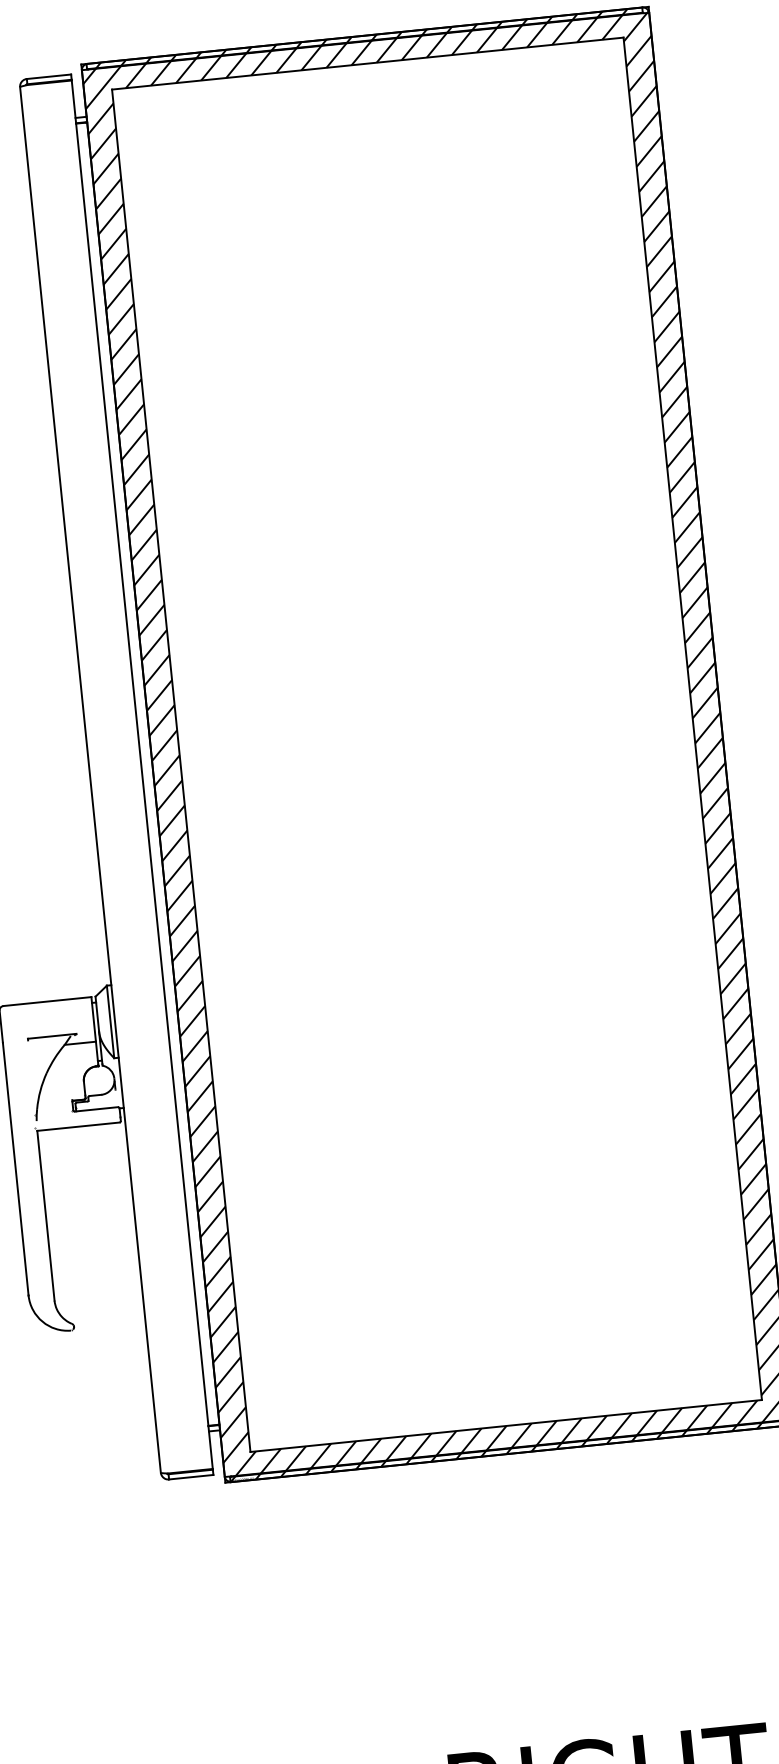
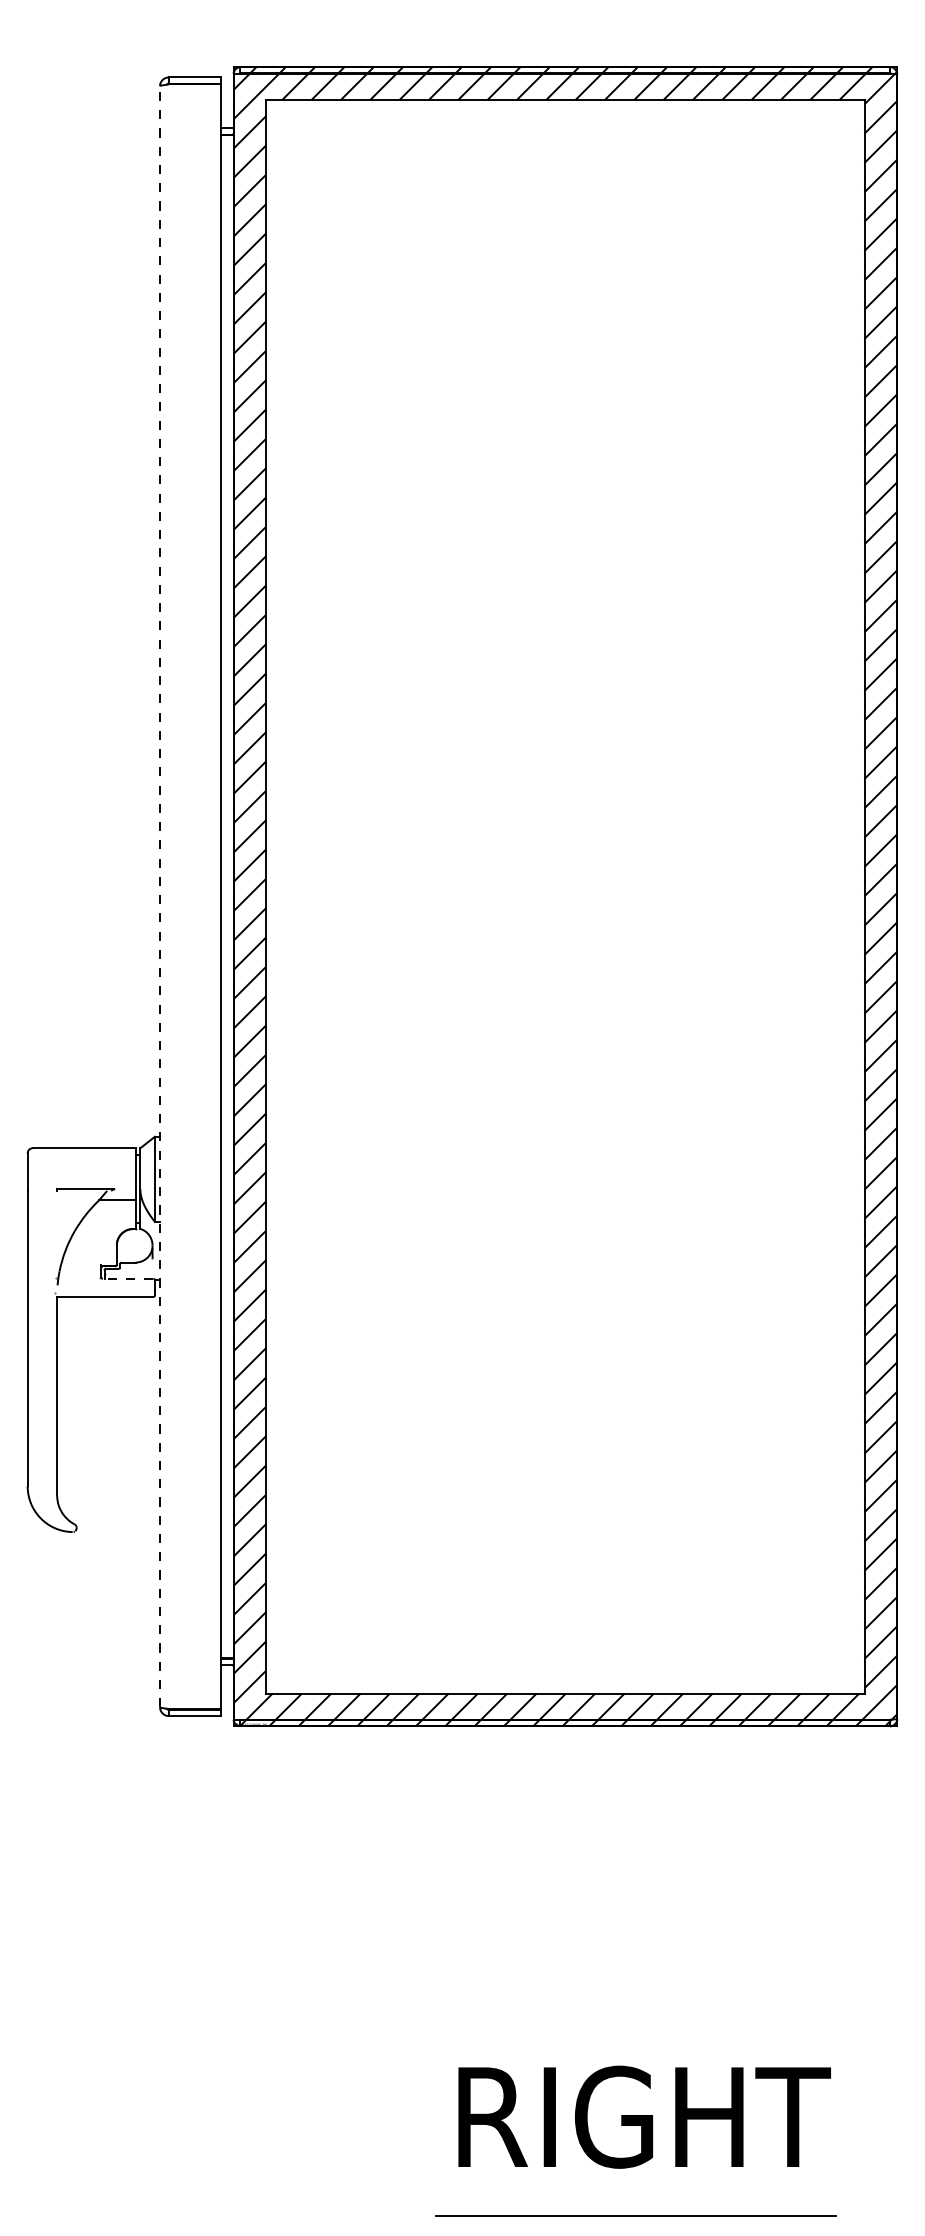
line: (90, 779) -> (160, 896), solid -> dashed
line: (95, 1109) -> (127, 1278), solid -> dashed

